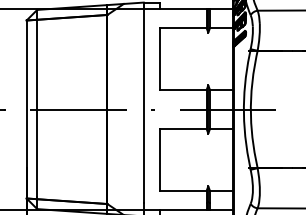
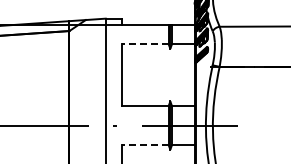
line: (182, 28) -> (144, 44), solid -> dashed
line: (182, 129) -> (144, 145), solid -> dashed

